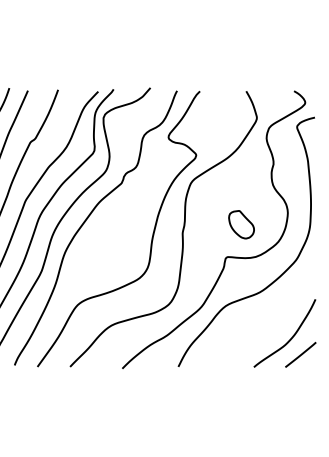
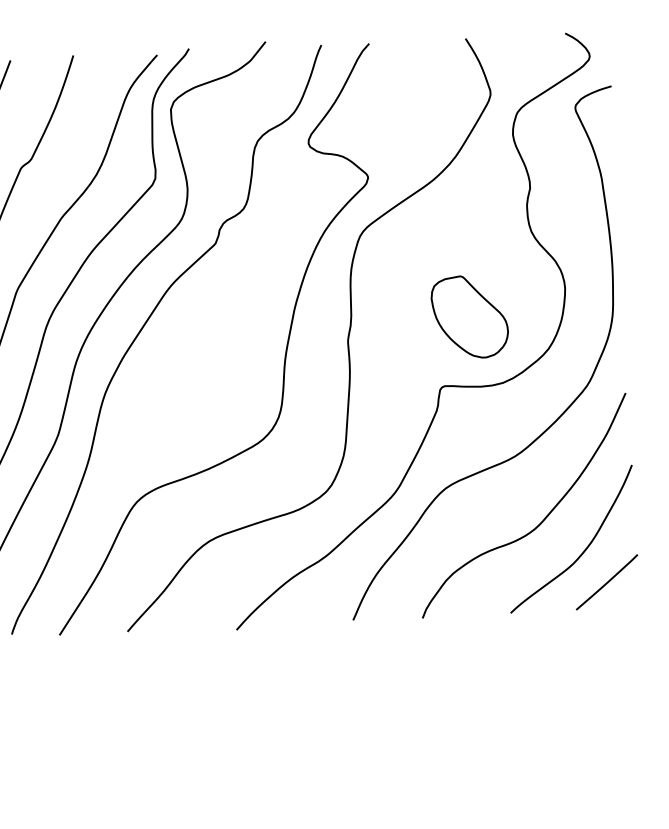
part: (241, 224) -> (469, 316), size x1.43
curve: (270, 323) -> (540, 520), added

